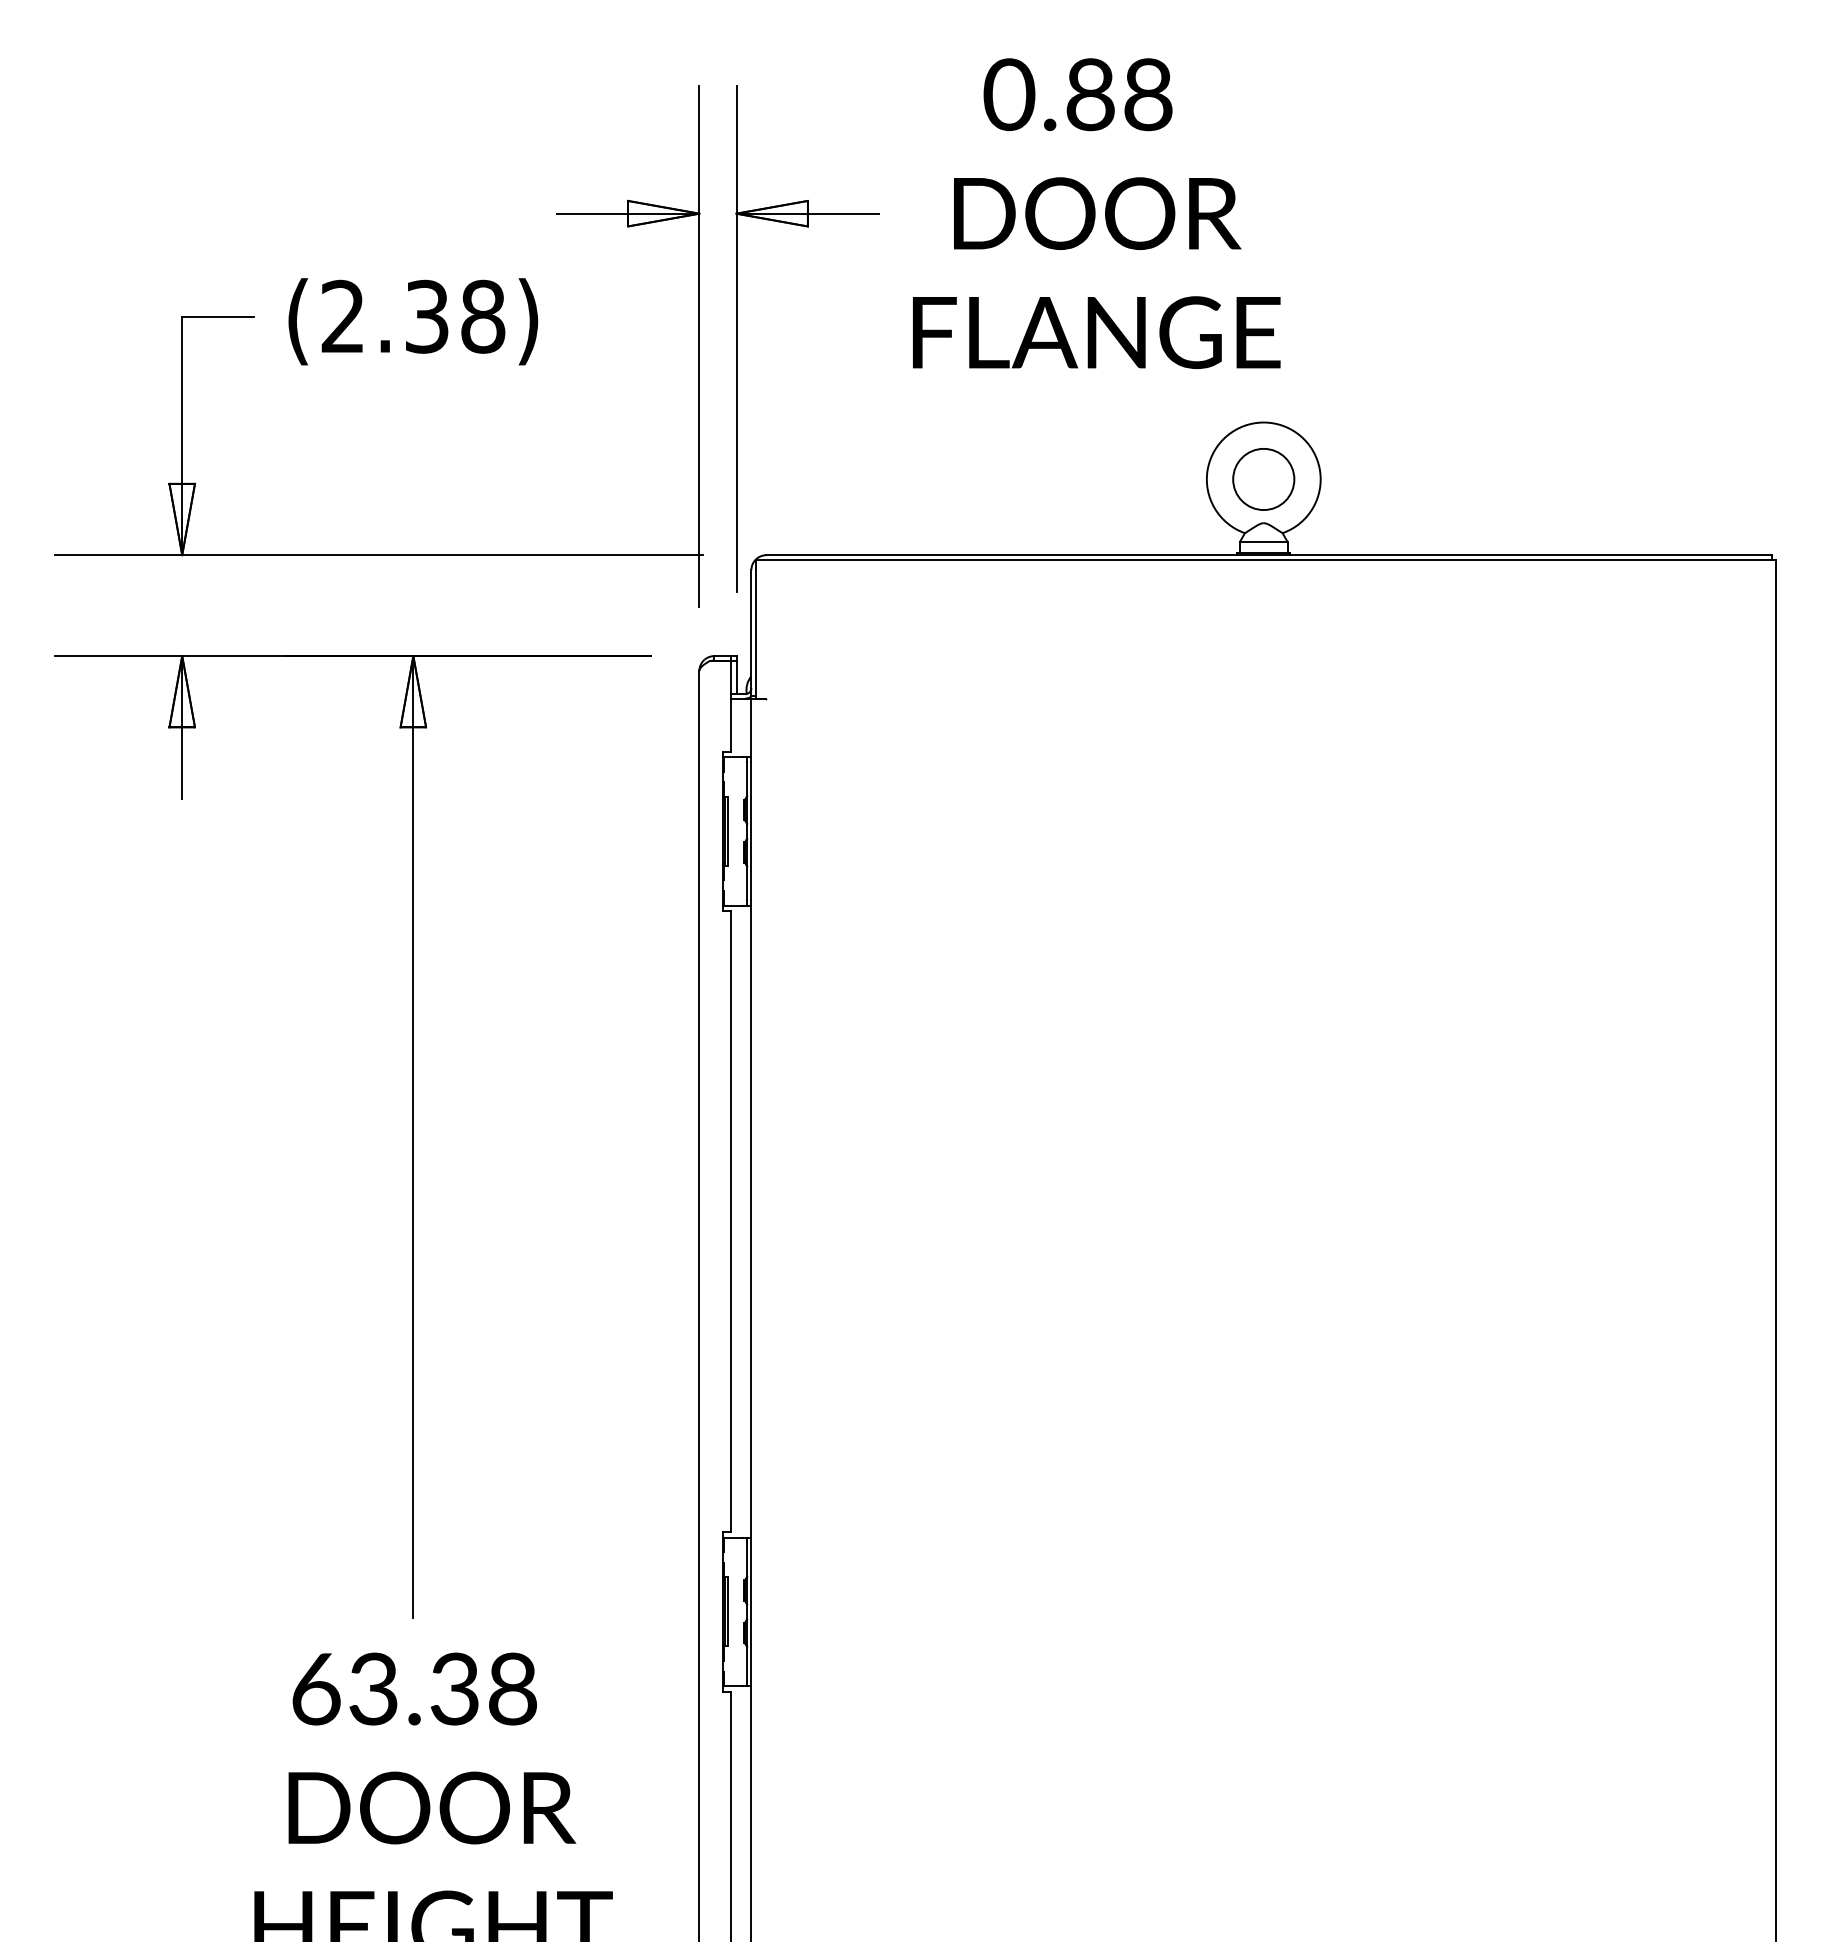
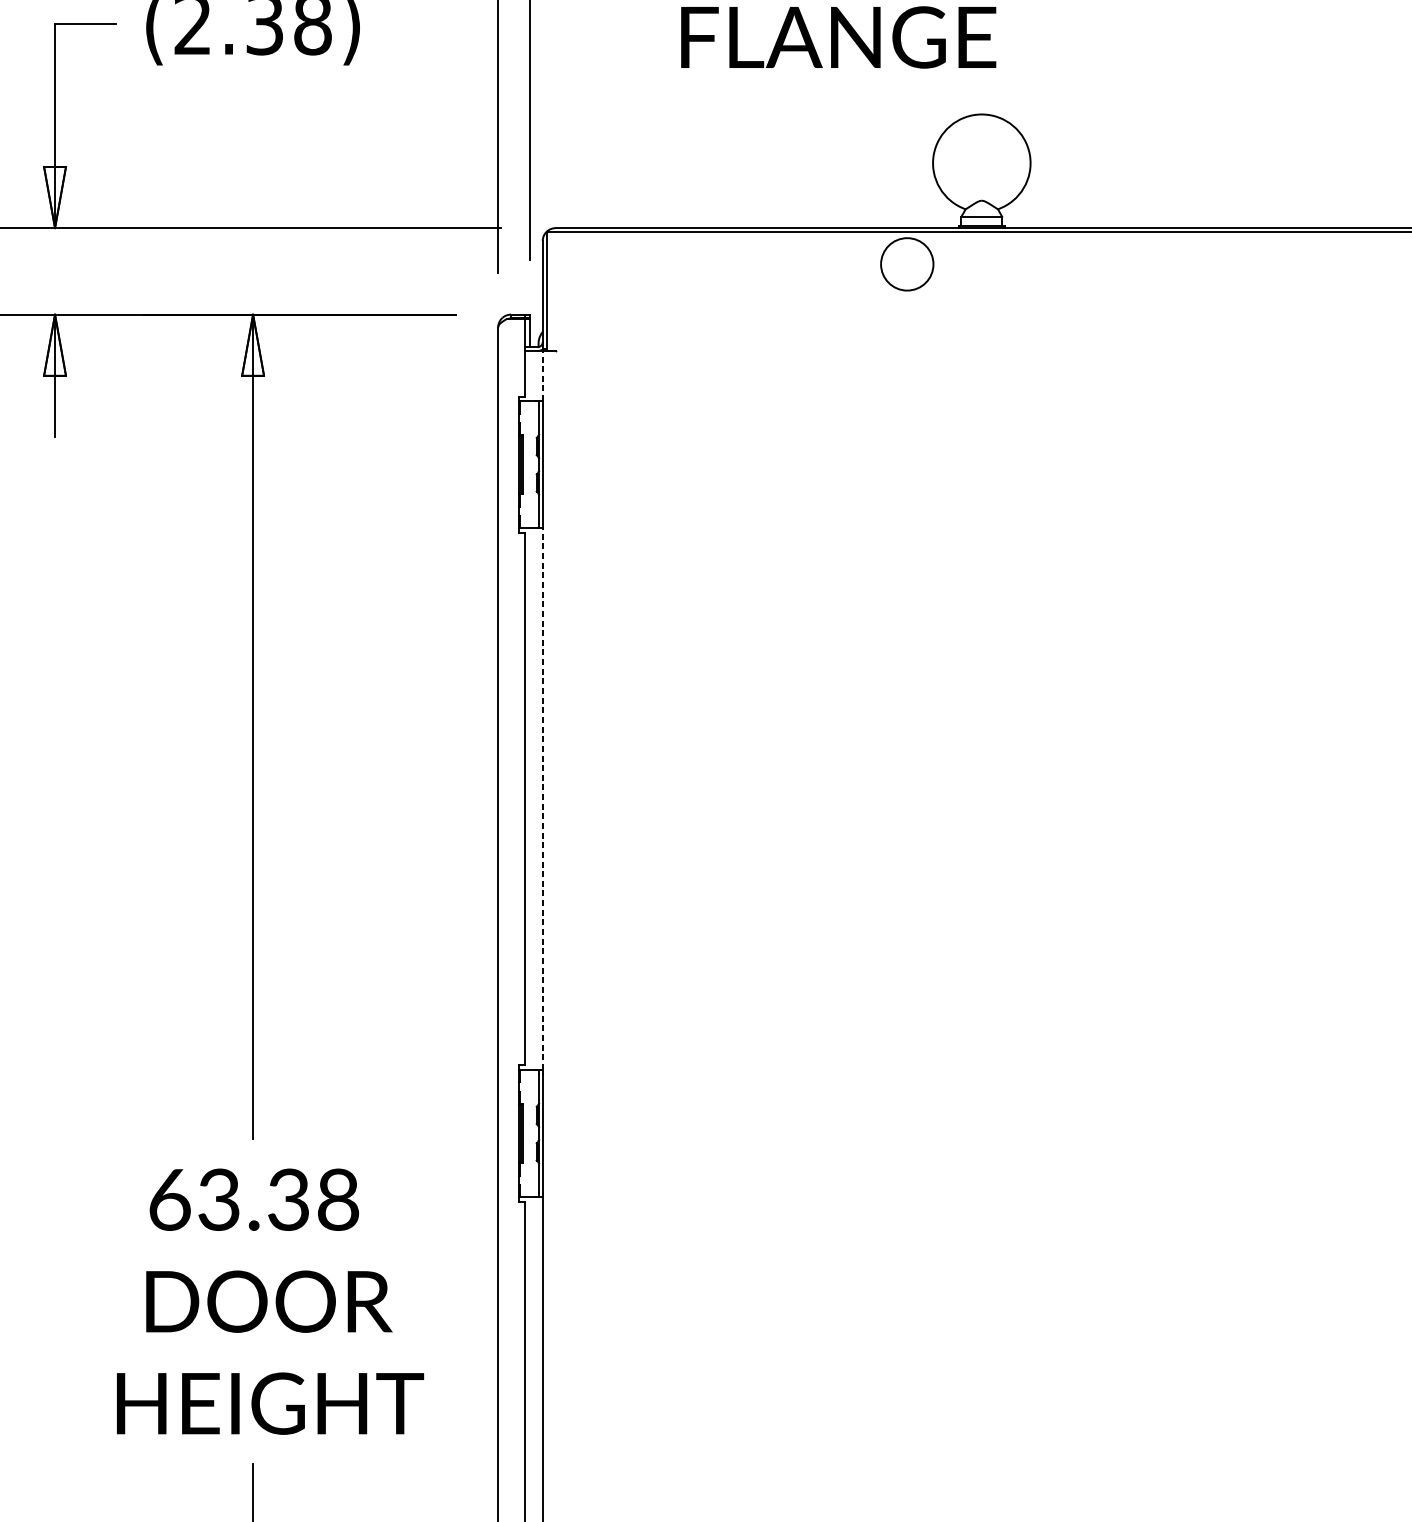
circle: (1263, 479) -> (907, 264), moved
line: (751, 727) -> (542, 375), solid -> dashed
line: (751, 1221) -> (542, 799), solid -> dashed

